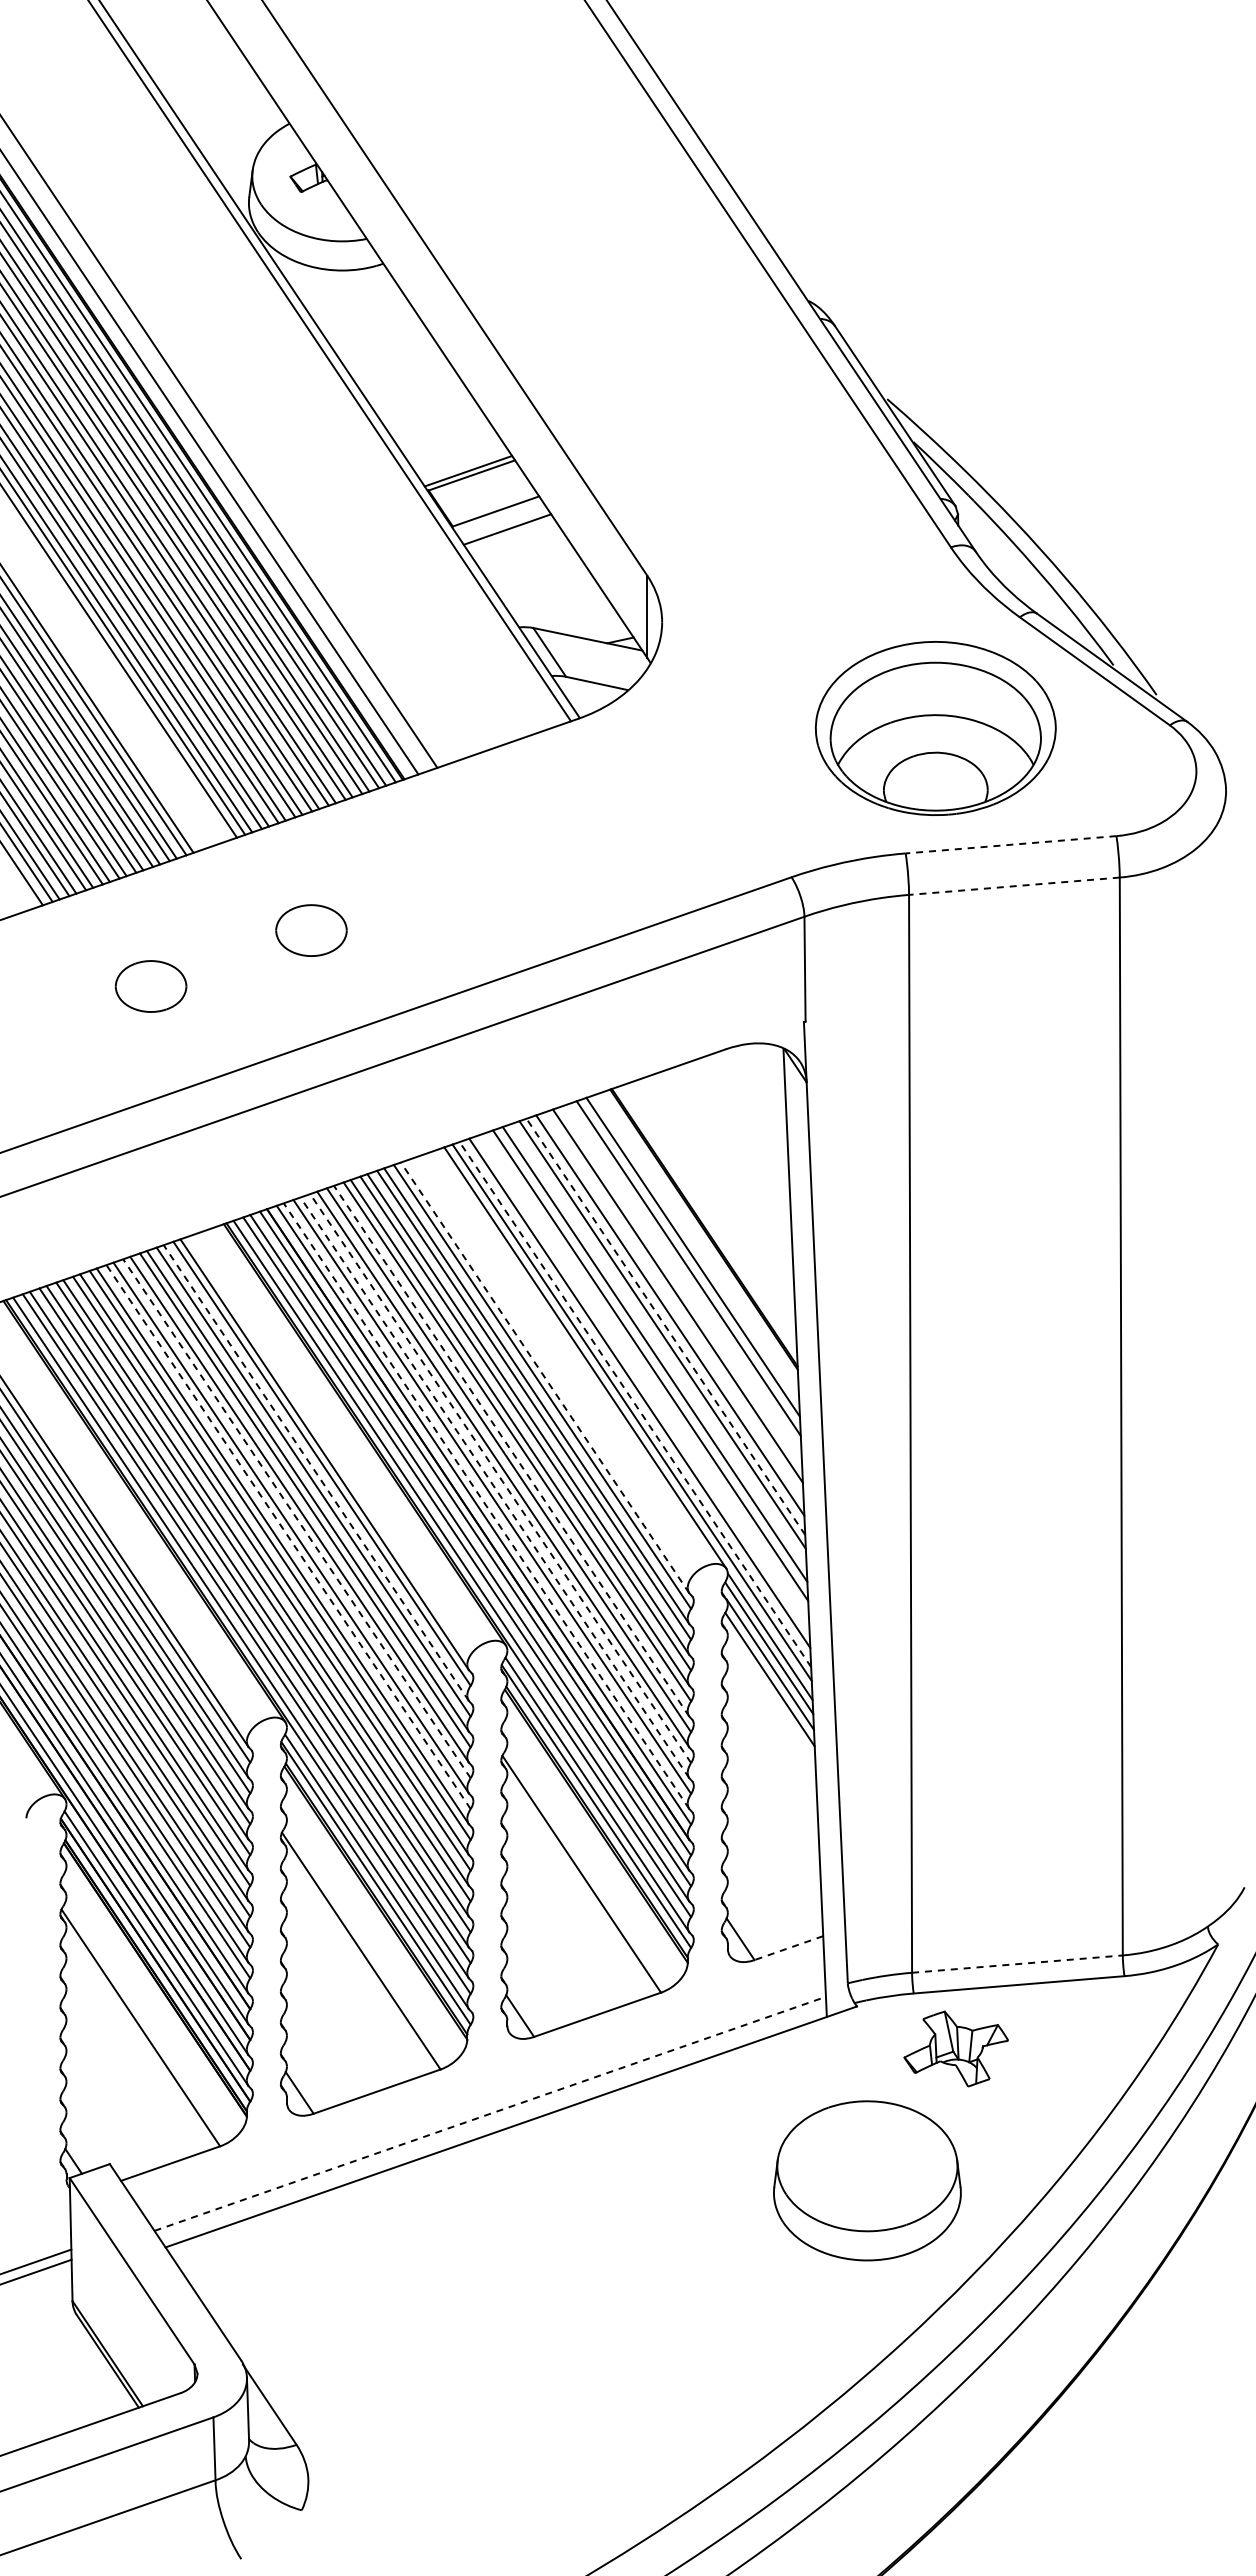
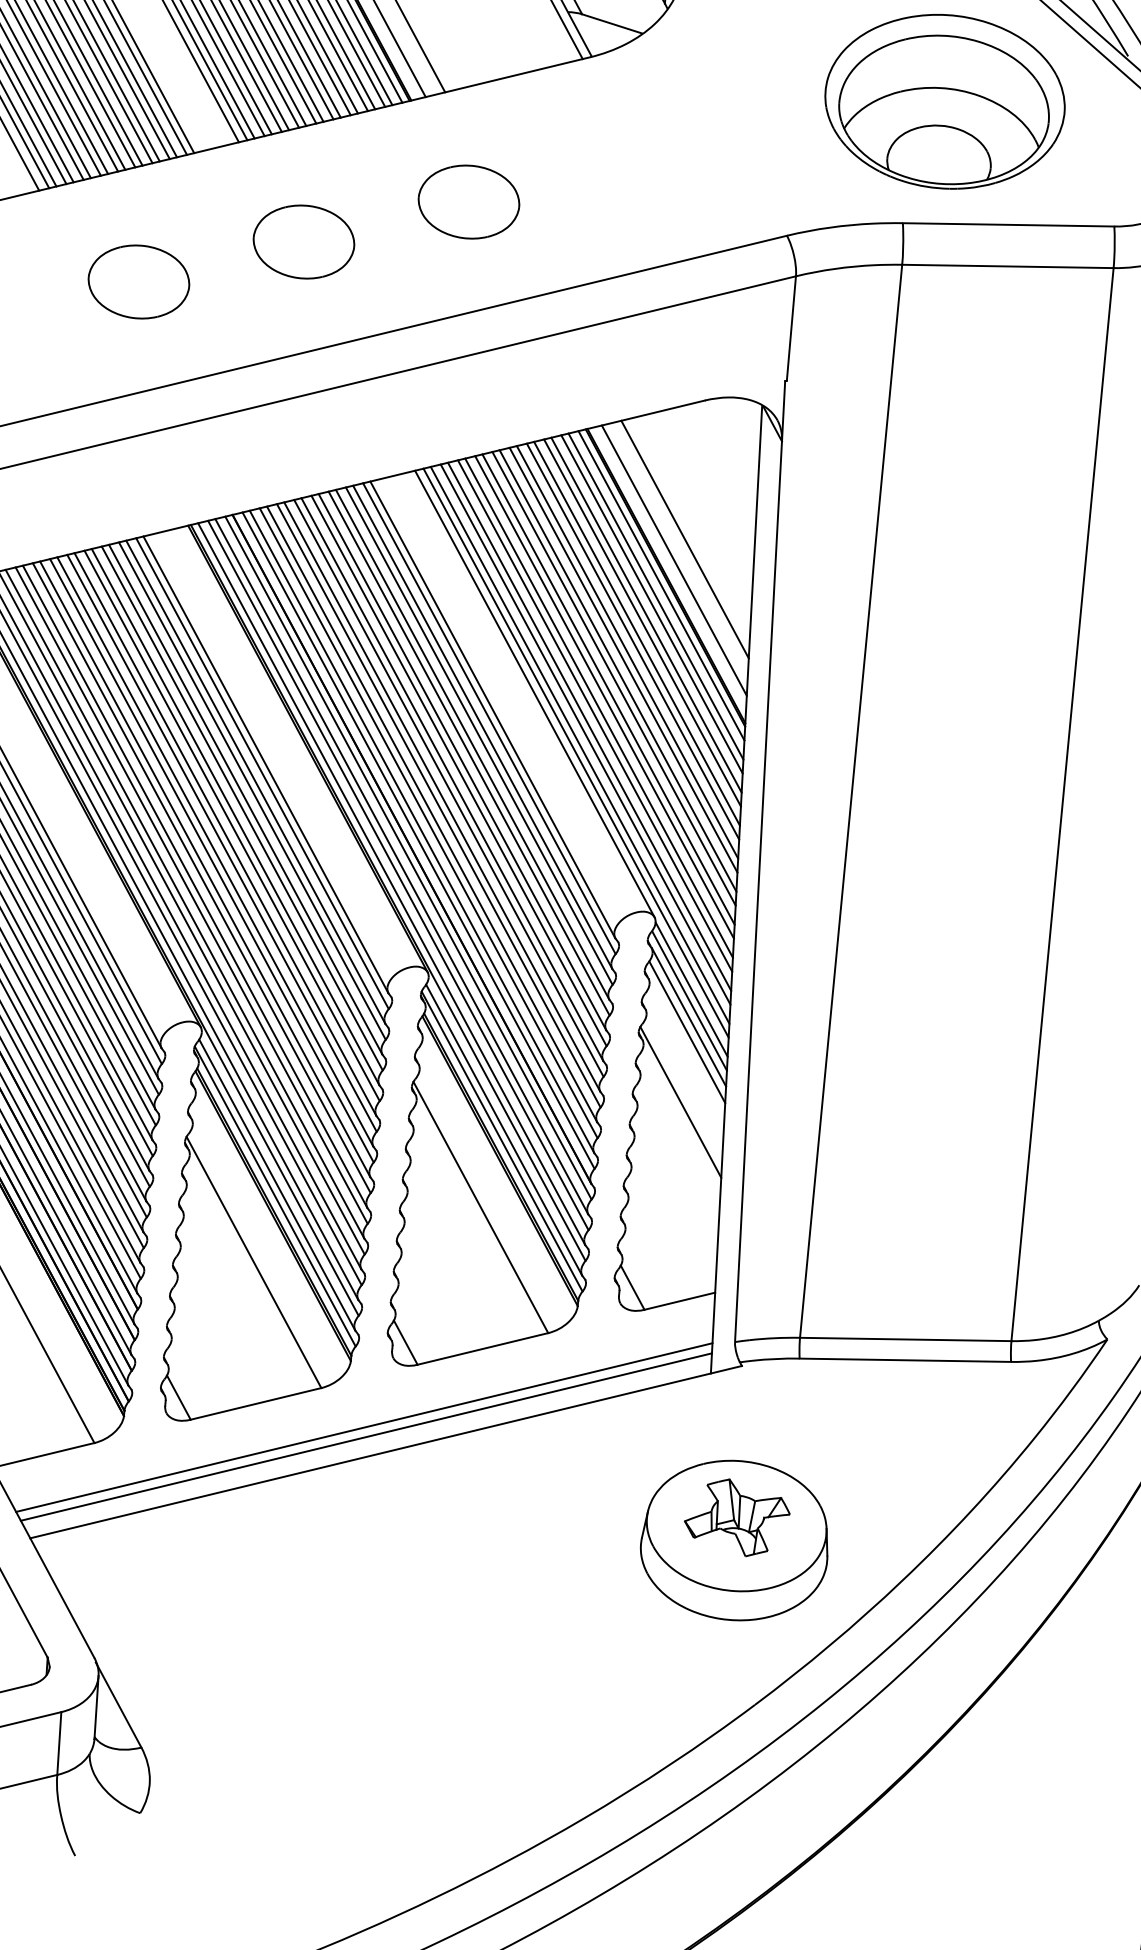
line: (1011, 844) -> (1009, 224), dashed -> solid
part: (471, 874) -> (468, 201), added
line: (1014, 886) -> (1007, 266), dashed -> solid
part: (311, 930) -> (304, 241), size x1.43
part: (150, 986) -> (138, 281), size x1.43
line: (719, 1189) -> (684, 539), added
line: (710, 1211) -> (673, 560), added
line: (700, 1237) -> (661, 585), added
line: (696, 1248) -> (656, 595), added
line: (685, 1276) -> (642, 622), added
line: (681, 1287) -> (637, 633), added
line: (673, 1306) -> (627, 651), added
line: (665, 1326) -> (617, 670), dashed -> solid
line: (657, 1346) -> (607, 689), added
line: (647, 1373) -> (595, 715), added
line: (544, 1377) -> (492, 709), dashed -> solid
line: (642, 1385) -> (589, 727), added
line: (635, 1404) -> (580, 745), dashed -> solid
line: (511, 1450) -> (452, 778), dashed -> solid
line: (316, 1472) -> (256, 781), dashed -> solid
line: (500, 1478) -> (438, 805), dashed -> solid
line: (494, 1487) -> (431, 814), dashed -> solid
line: (486, 1505) -> (422, 831), dashed -> solid
line: (296, 1518) -> (231, 825), dashed -> solid
line: (288, 1536) -> (222, 842), dashed -> solid
line: (770, 1749) -> (680, 1101), added
line: (788, 1948) -> (679, 1301), dashed -> solid
line: (1017, 1964) -> (905, 1339), dashed -> solid
part: (955, 2048) -> (736, 1517), moved
line: (486, 2104) -> (363, 1427), added
line: (490, 2113) -> (366, 1436), dashed -> solid

